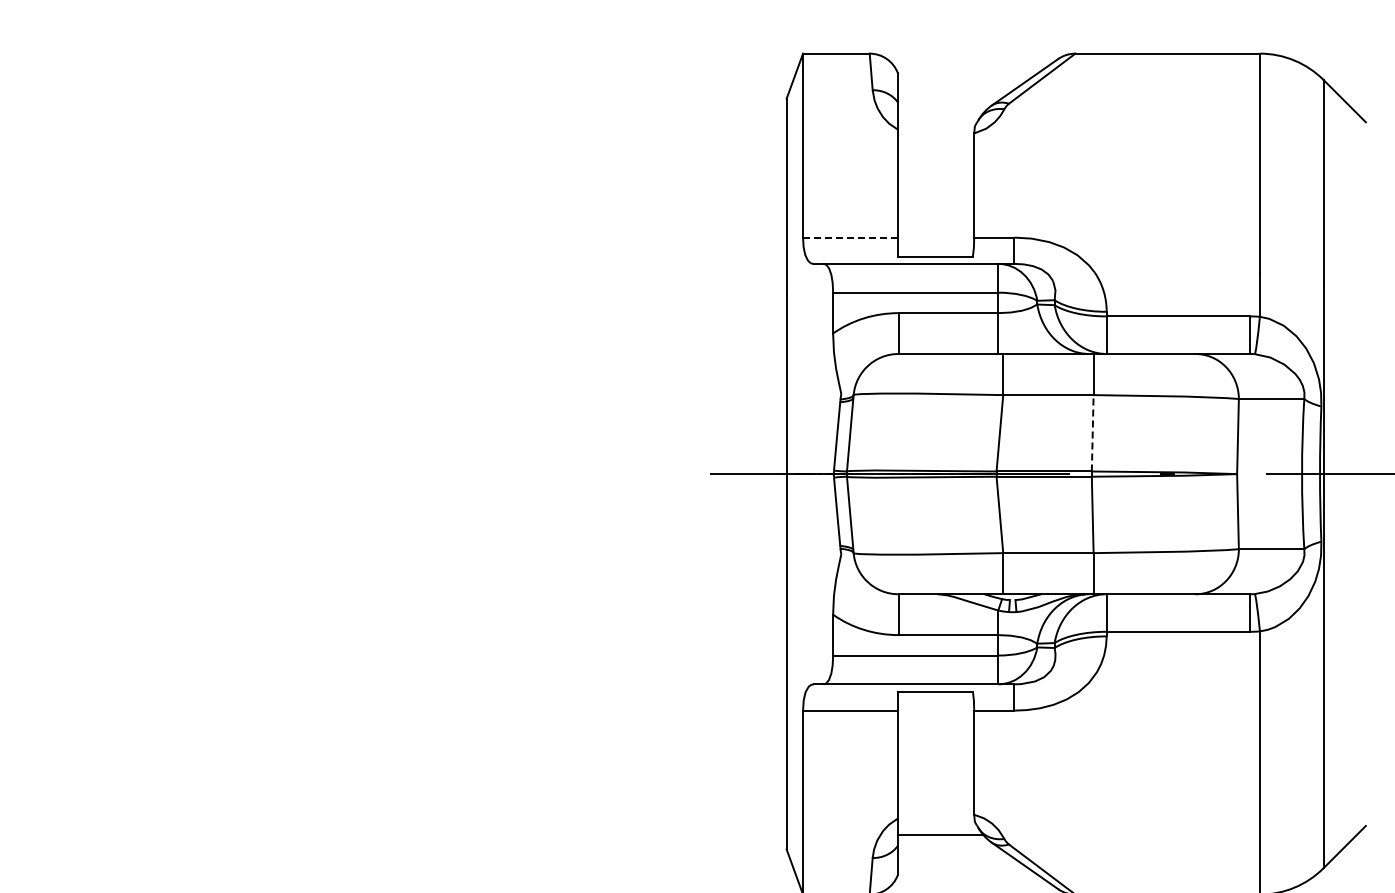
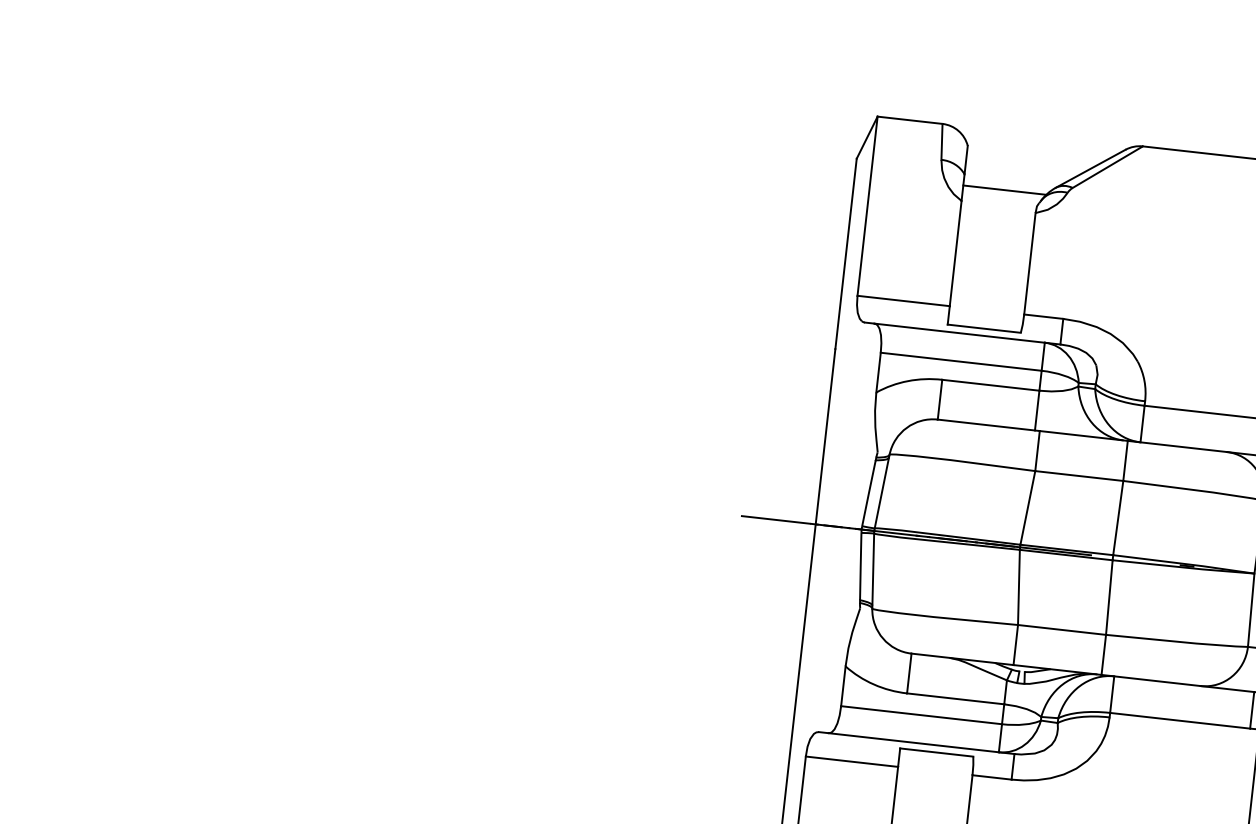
line: (939, 113) -> (1003, 189), added
line: (849, 237) -> (902, 300), dashed -> solid
line: (1092, 432) -> (1118, 517), dashed -> solid

